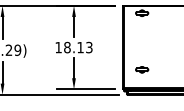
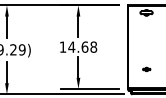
text: (77, 47) -> (81, 47), 18.13 -> 14.68
part: (142, 69) -> (146, 69), size x0.6

